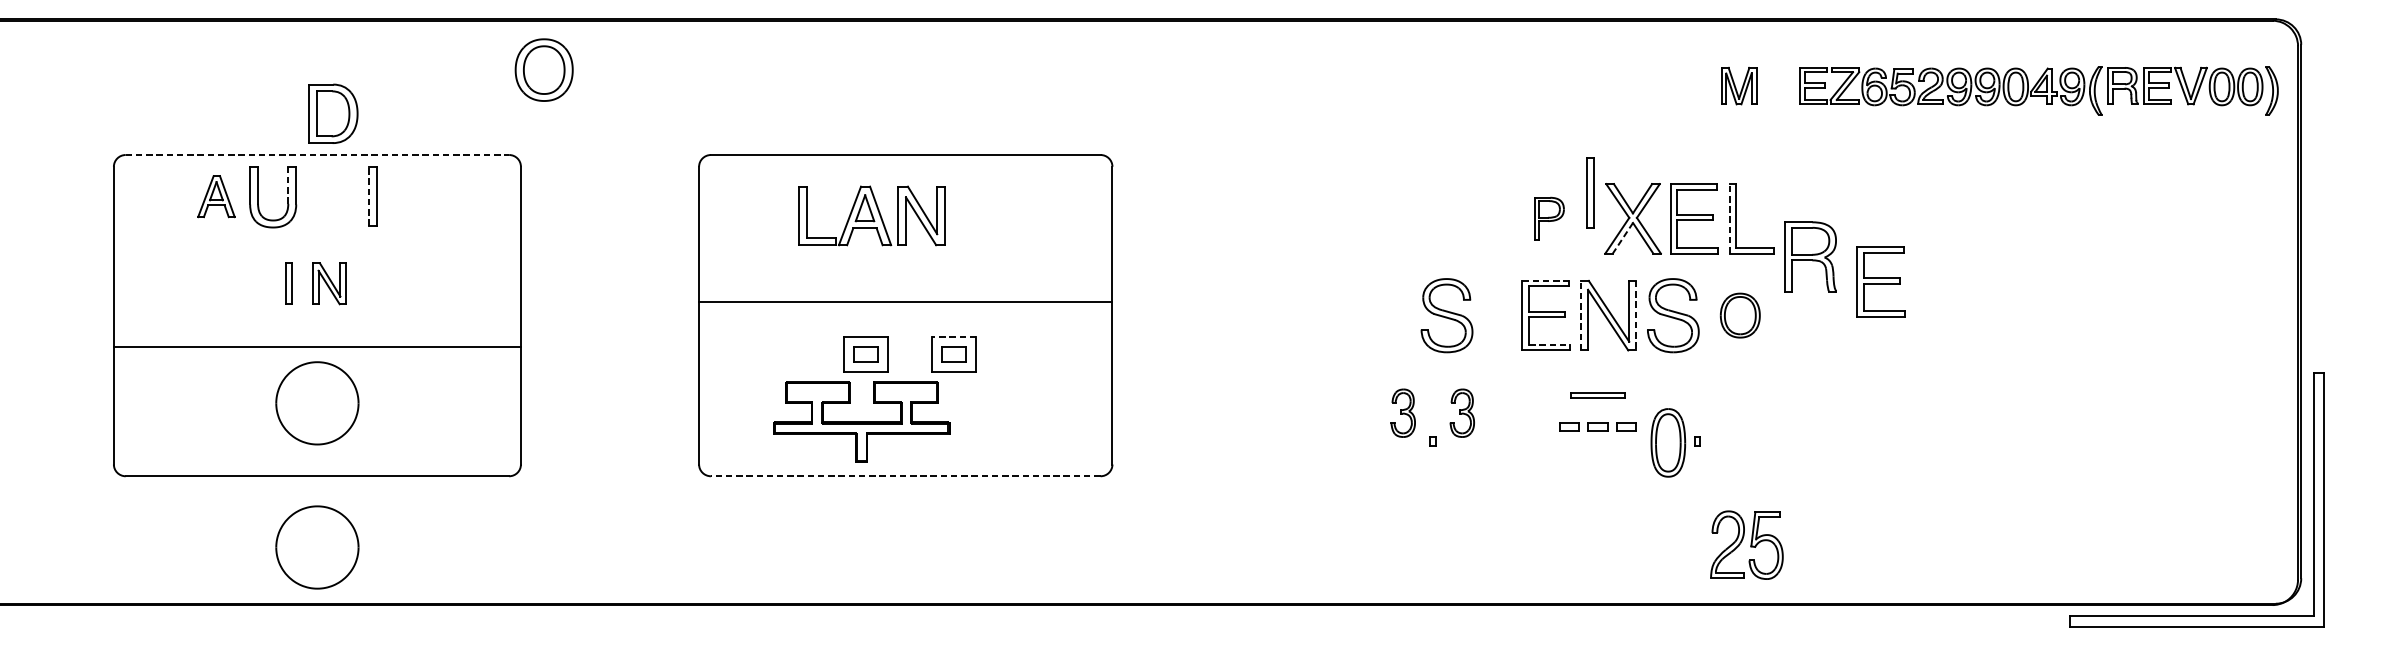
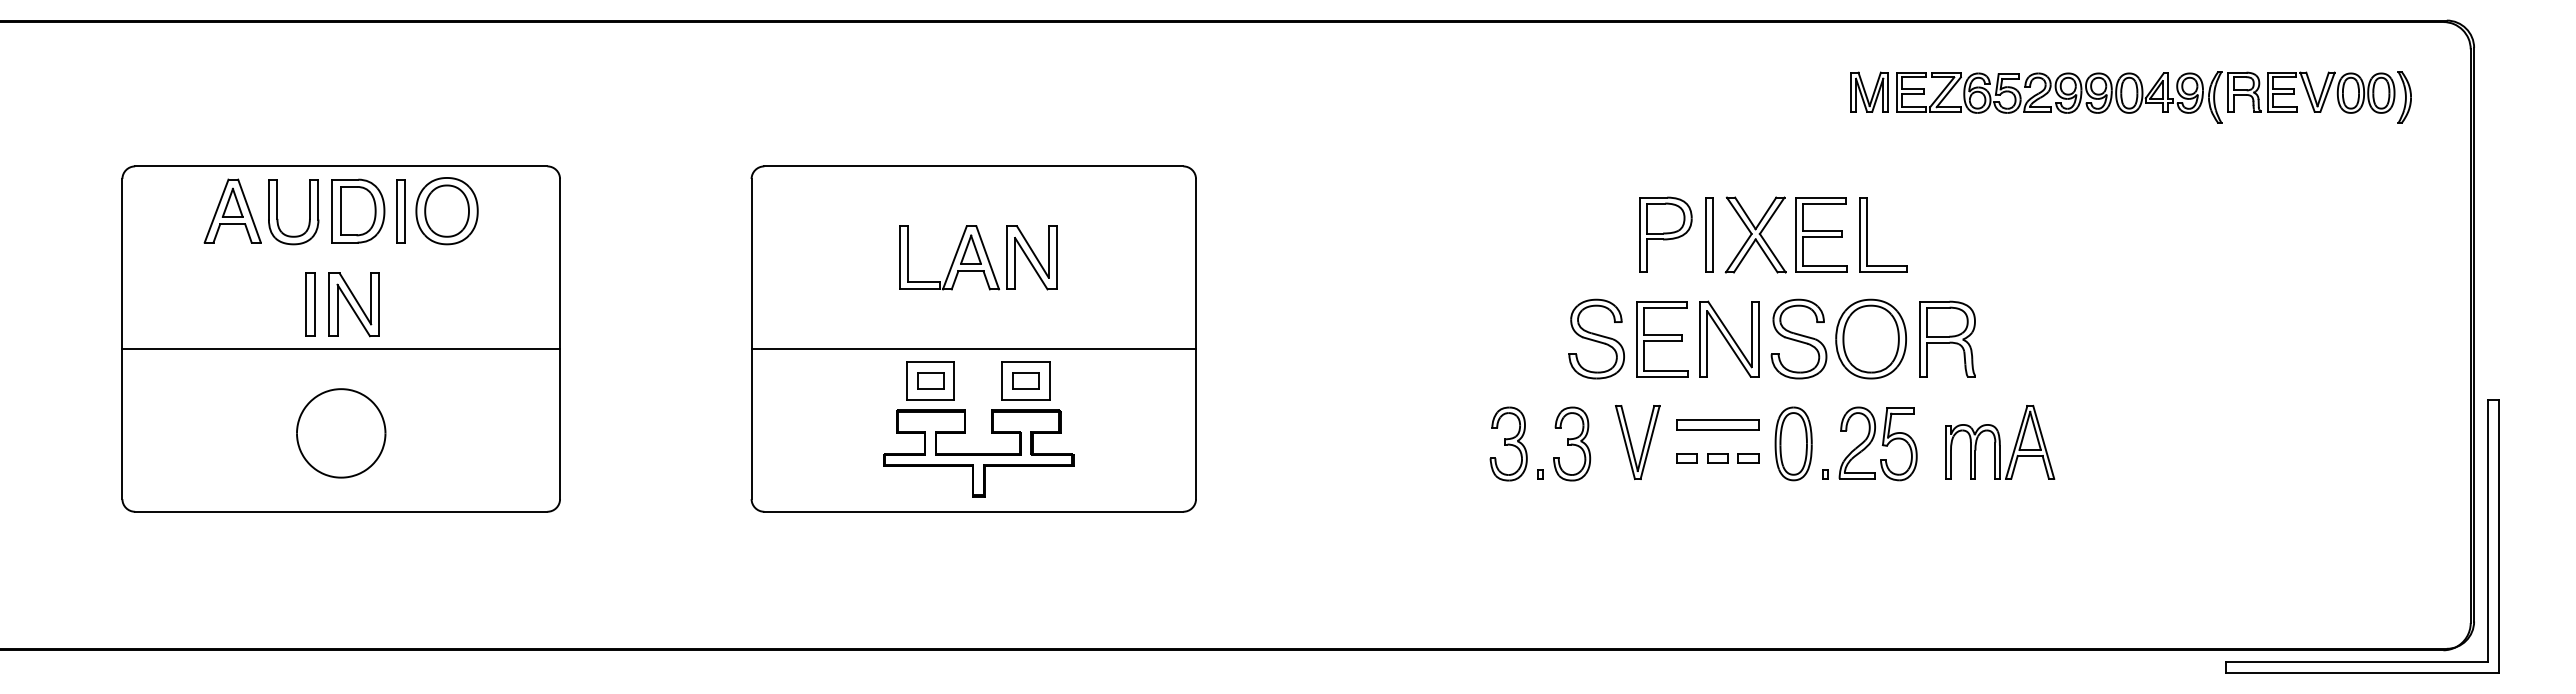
part: (543, 70) -> (446, 211), moved
part: (2038, 90) -> (2153, 97), moved
part: (333, 113) -> (358, 210), moved
line: (317, 155) -> (341, 166), dashed -> solid
line: (287, 185) -> (309, 199), dashed -> solid
part: (1590, 192) -> (1709, 234), moved
part: (216, 196) -> (232, 210), size x1.43
line: (368, 196) -> (396, 210), dashed -> solid
part: (871, 215) -> (978, 257), moved
part: (1549, 218) -> (1665, 234), size x1.67
line: (1729, 218) -> (1859, 234), dashed -> solid
line: (1622, 237) -> (1744, 255), dashed -> solid
part: (1810, 256) -> (1947, 338), moved
line: (1545, 280) -> (1661, 301), dashed -> solid
part: (1881, 281) -> (2022, 302), removed
part: (288, 283) -> (310, 304), size x1.43
part: (328, 283) -> (353, 304), size x1.43
line: (905, 302) -> (973, 349), moved
part: (1446, 315) -> (1596, 338), moved
line: (1581, 315) -> (1700, 338), dashed -> solid
part: (1739, 315) -> (1870, 338), size x1.67
line: (1635, 316) -> (1758, 339), dashed -> solid
line: (954, 337) -> (1026, 362), dashed -> solid
line: (1549, 344) -> (1665, 370), dashed -> solid
line: (317, 347) -> (341, 349), moved
part: (1597, 395) -> (1717, 424), size x1.43
part: (1523, 411) -> (1637, 442), added
part: (1860, 411) -> (2000, 442), added
part: (1403, 412) -> (1508, 443), size x1.43
part: (1462, 412) -> (1572, 443), size x1.43
part: (861, 422) -> (978, 453), moved
part: (1668, 442) -> (1793, 443), moved
line: (905, 476) -> (973, 511), dashed -> solid
part: (1746, 544) -> (1877, 443), moved
part: (317, 547) -> (341, 588), removed

